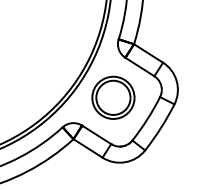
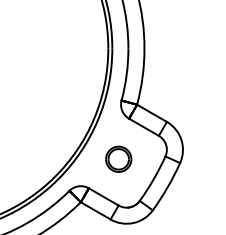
part: (113, 98) -> (118, 159), size x0.6

